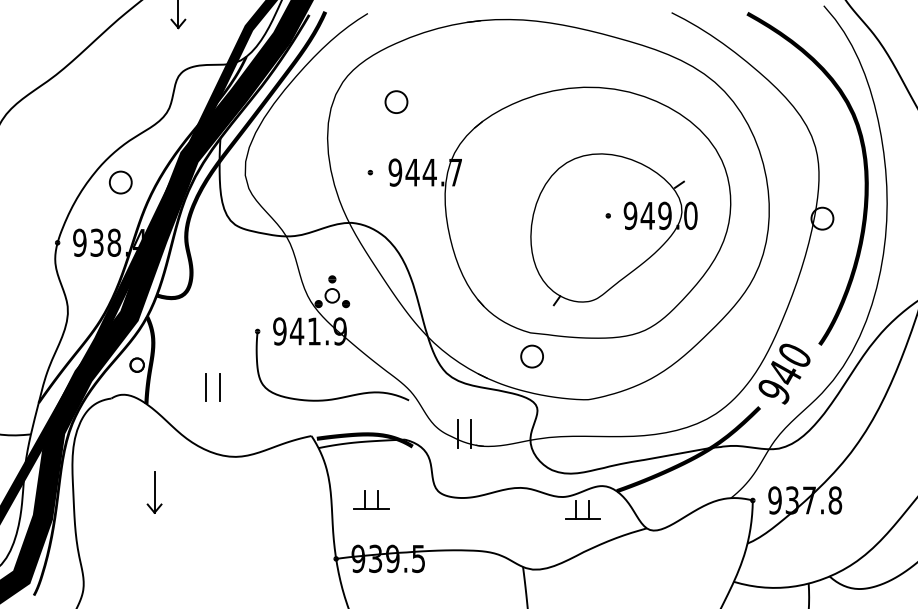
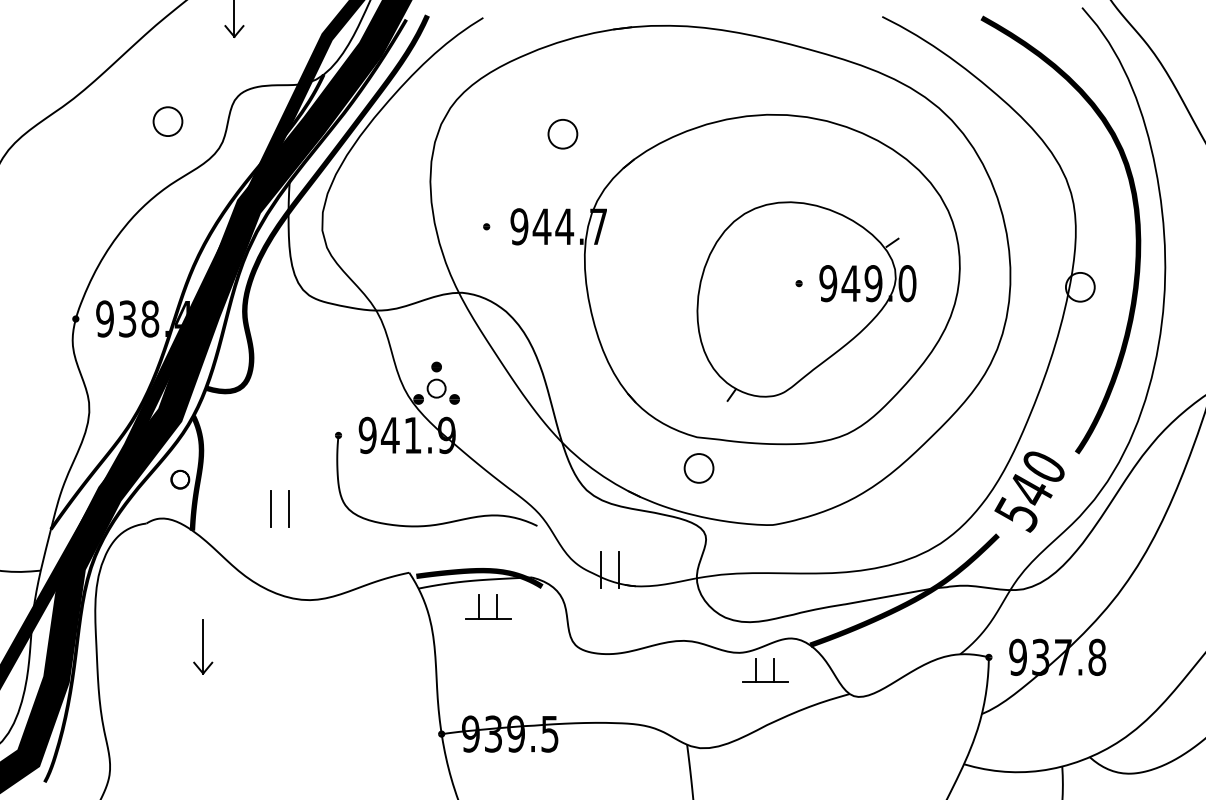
part: (396, 101) -> (562, 133), moved
part: (120, 182) -> (167, 121), moved
text: (773, 391) -> (1016, 514), 940 -> 540
part: (371, 499) -> (488, 606), moved

